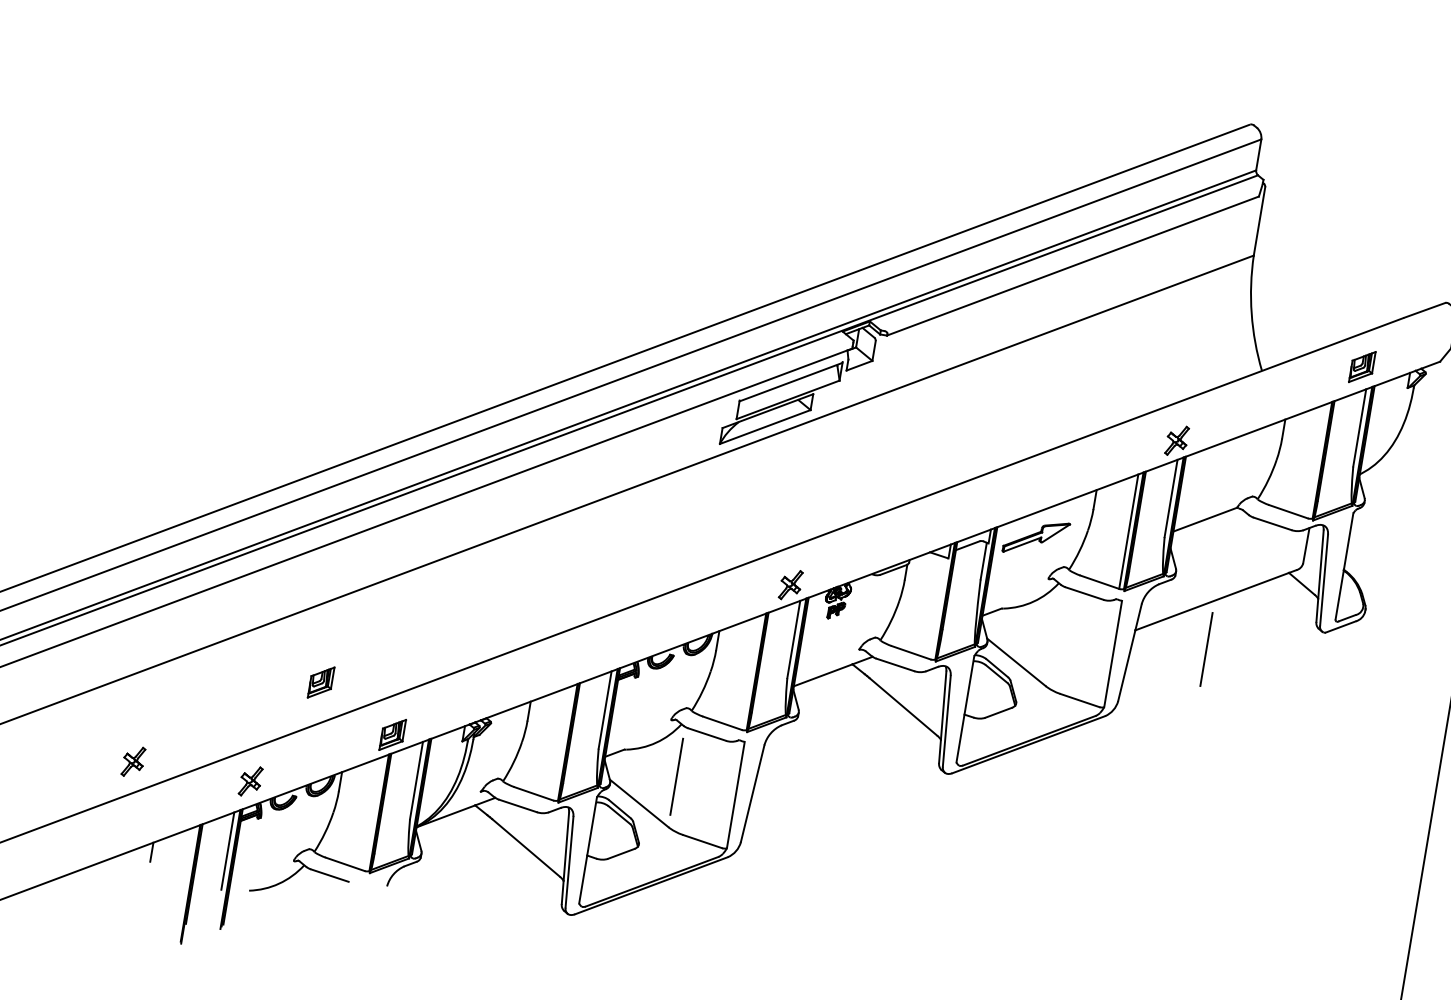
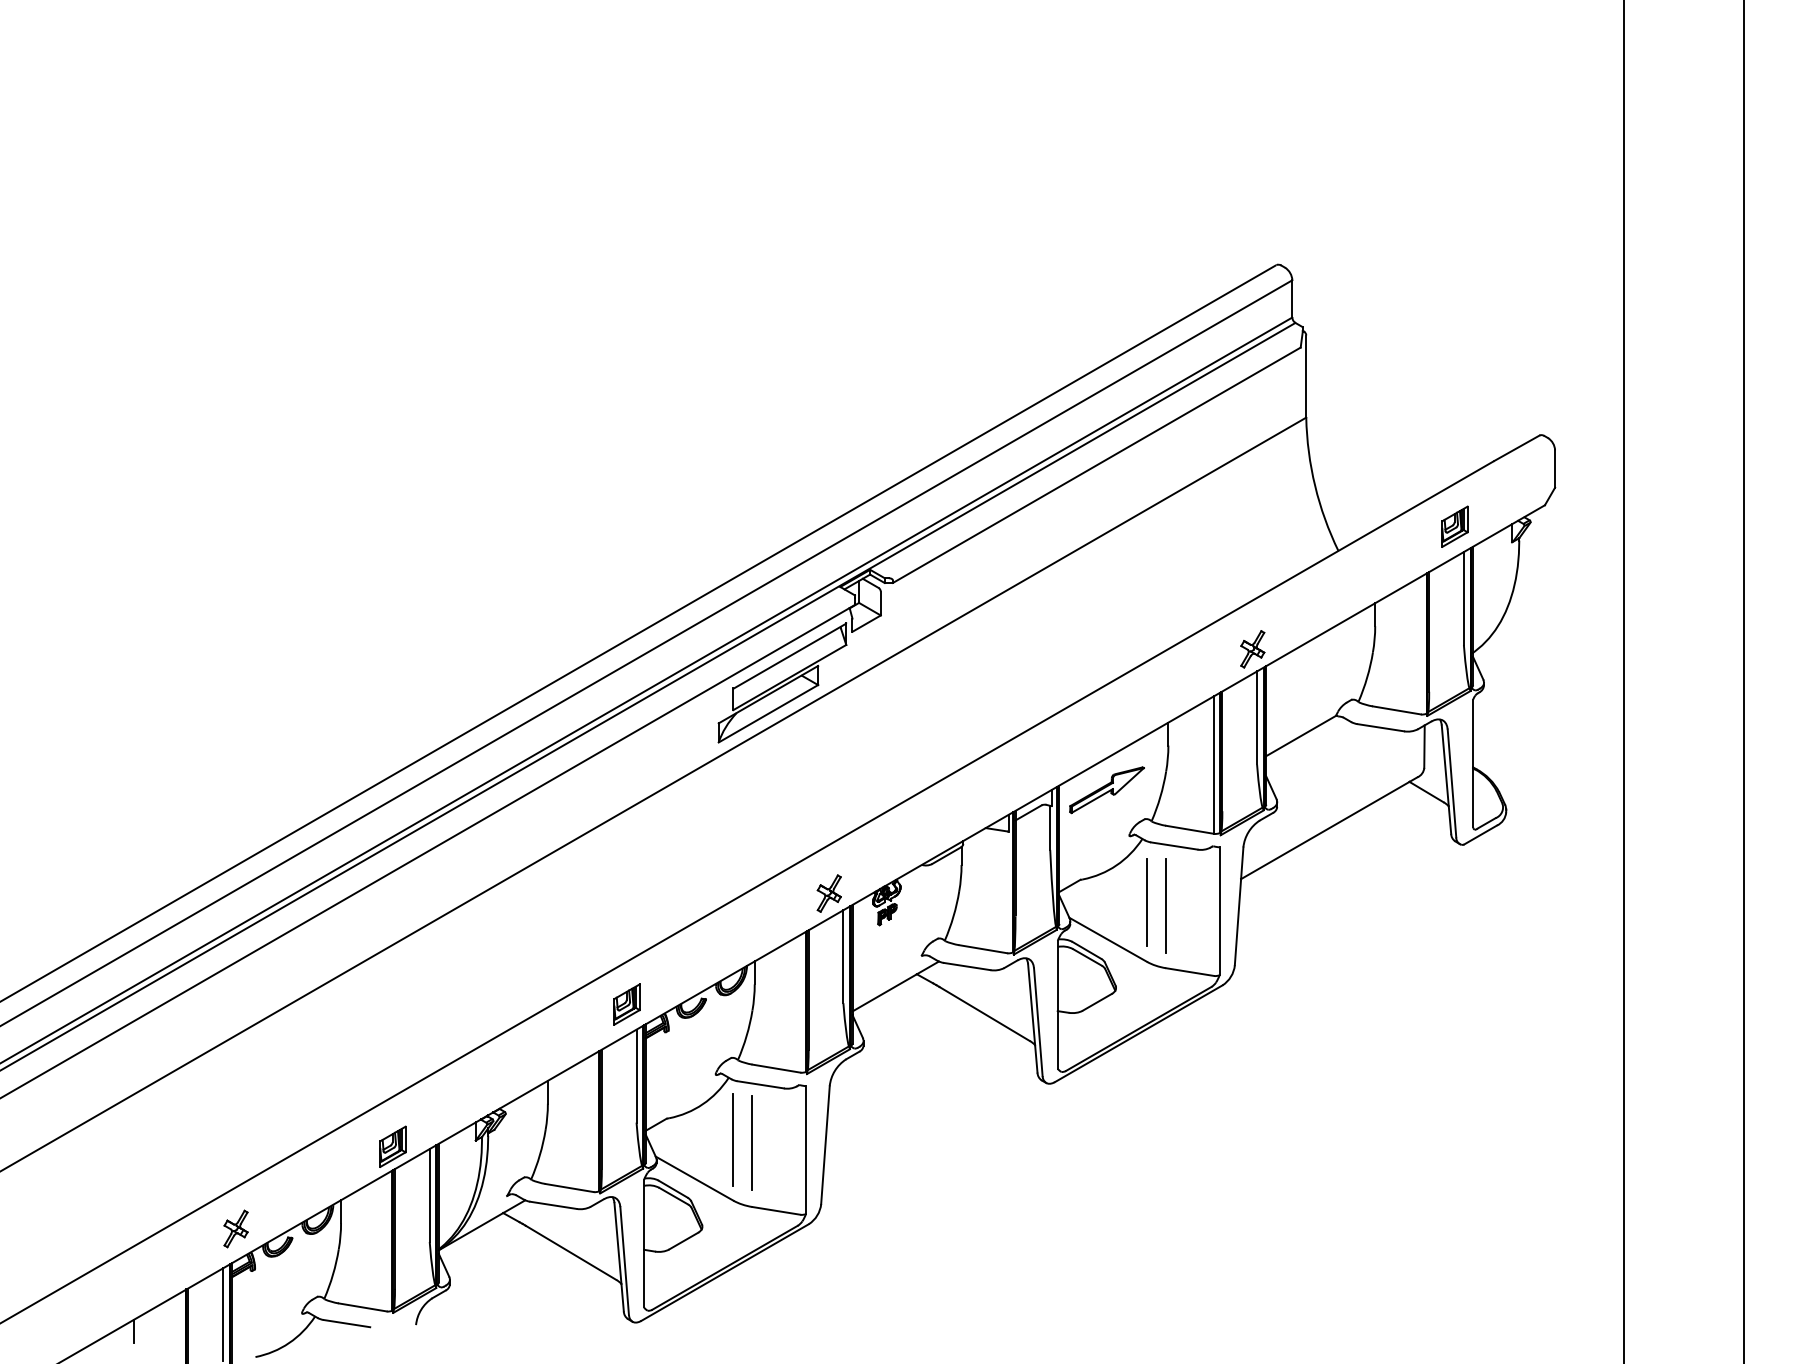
line: (1068, 641) -> (1165, 905), added
line: (1206, 649) -> (1146, 902), moved
part: (320, 682) -> (626, 1004), moved
part: (133, 761) -> (94, 1228), removed
line: (692, 781) -> (752, 1142), added

